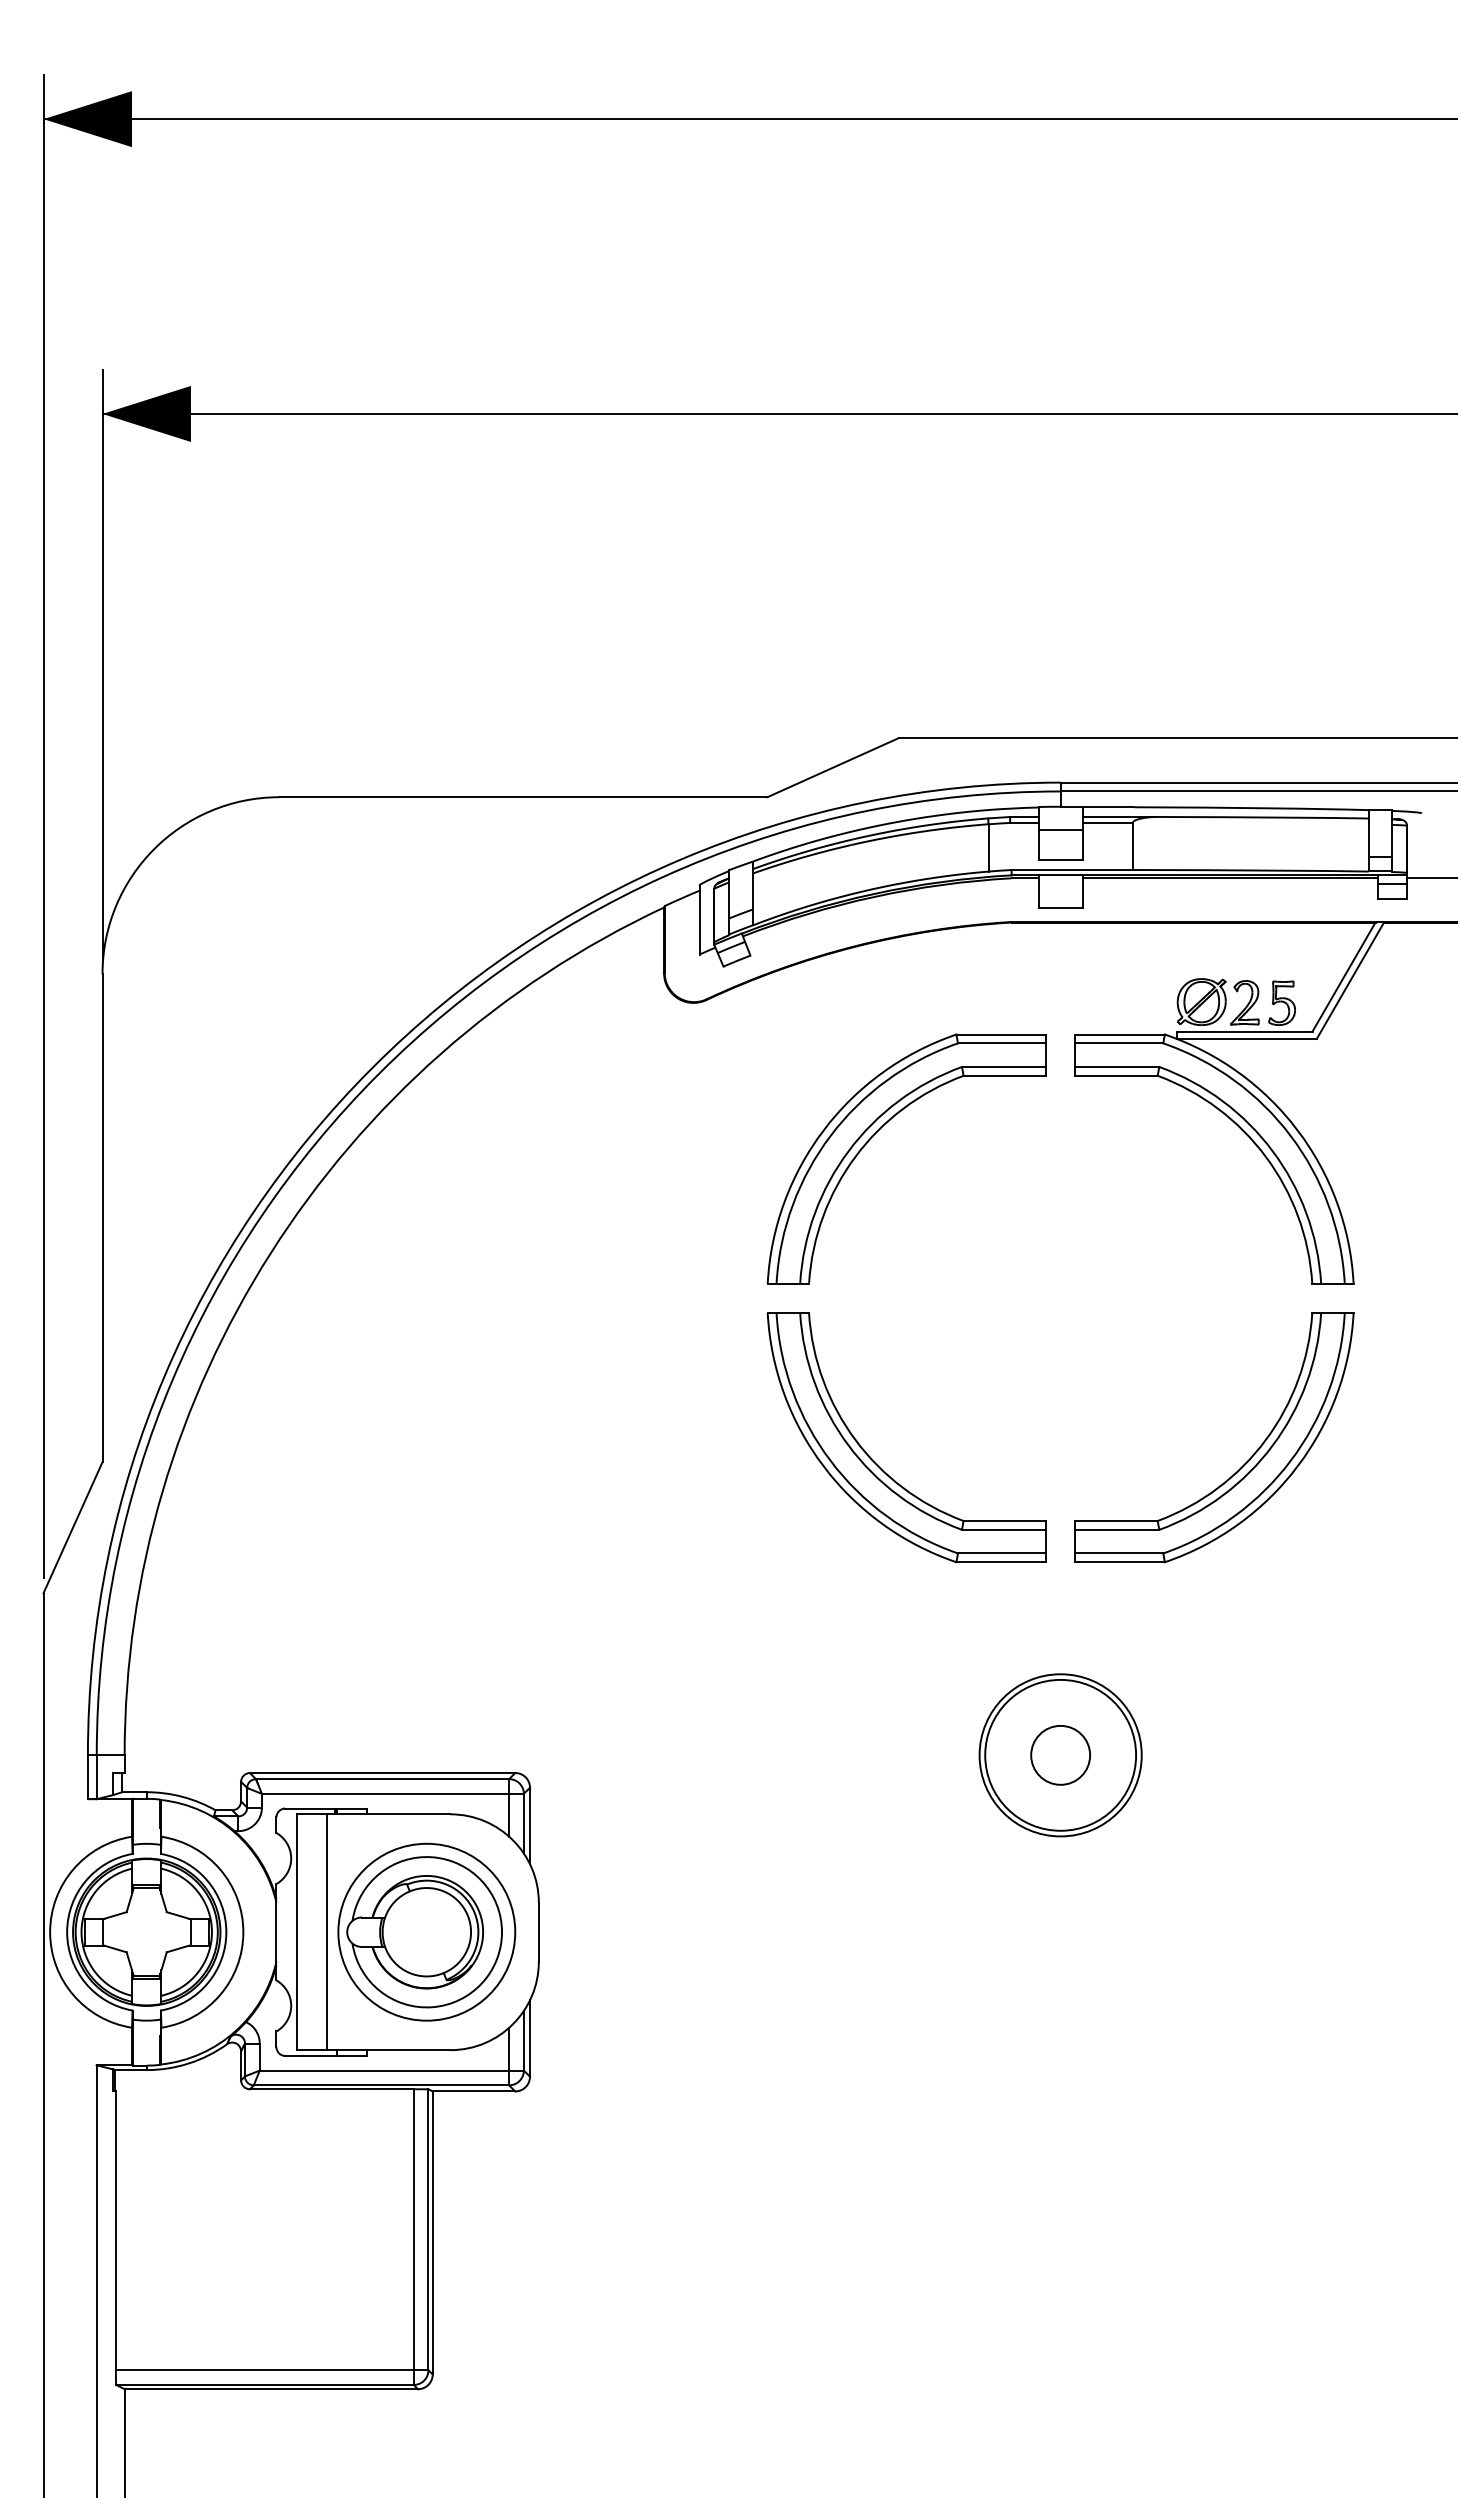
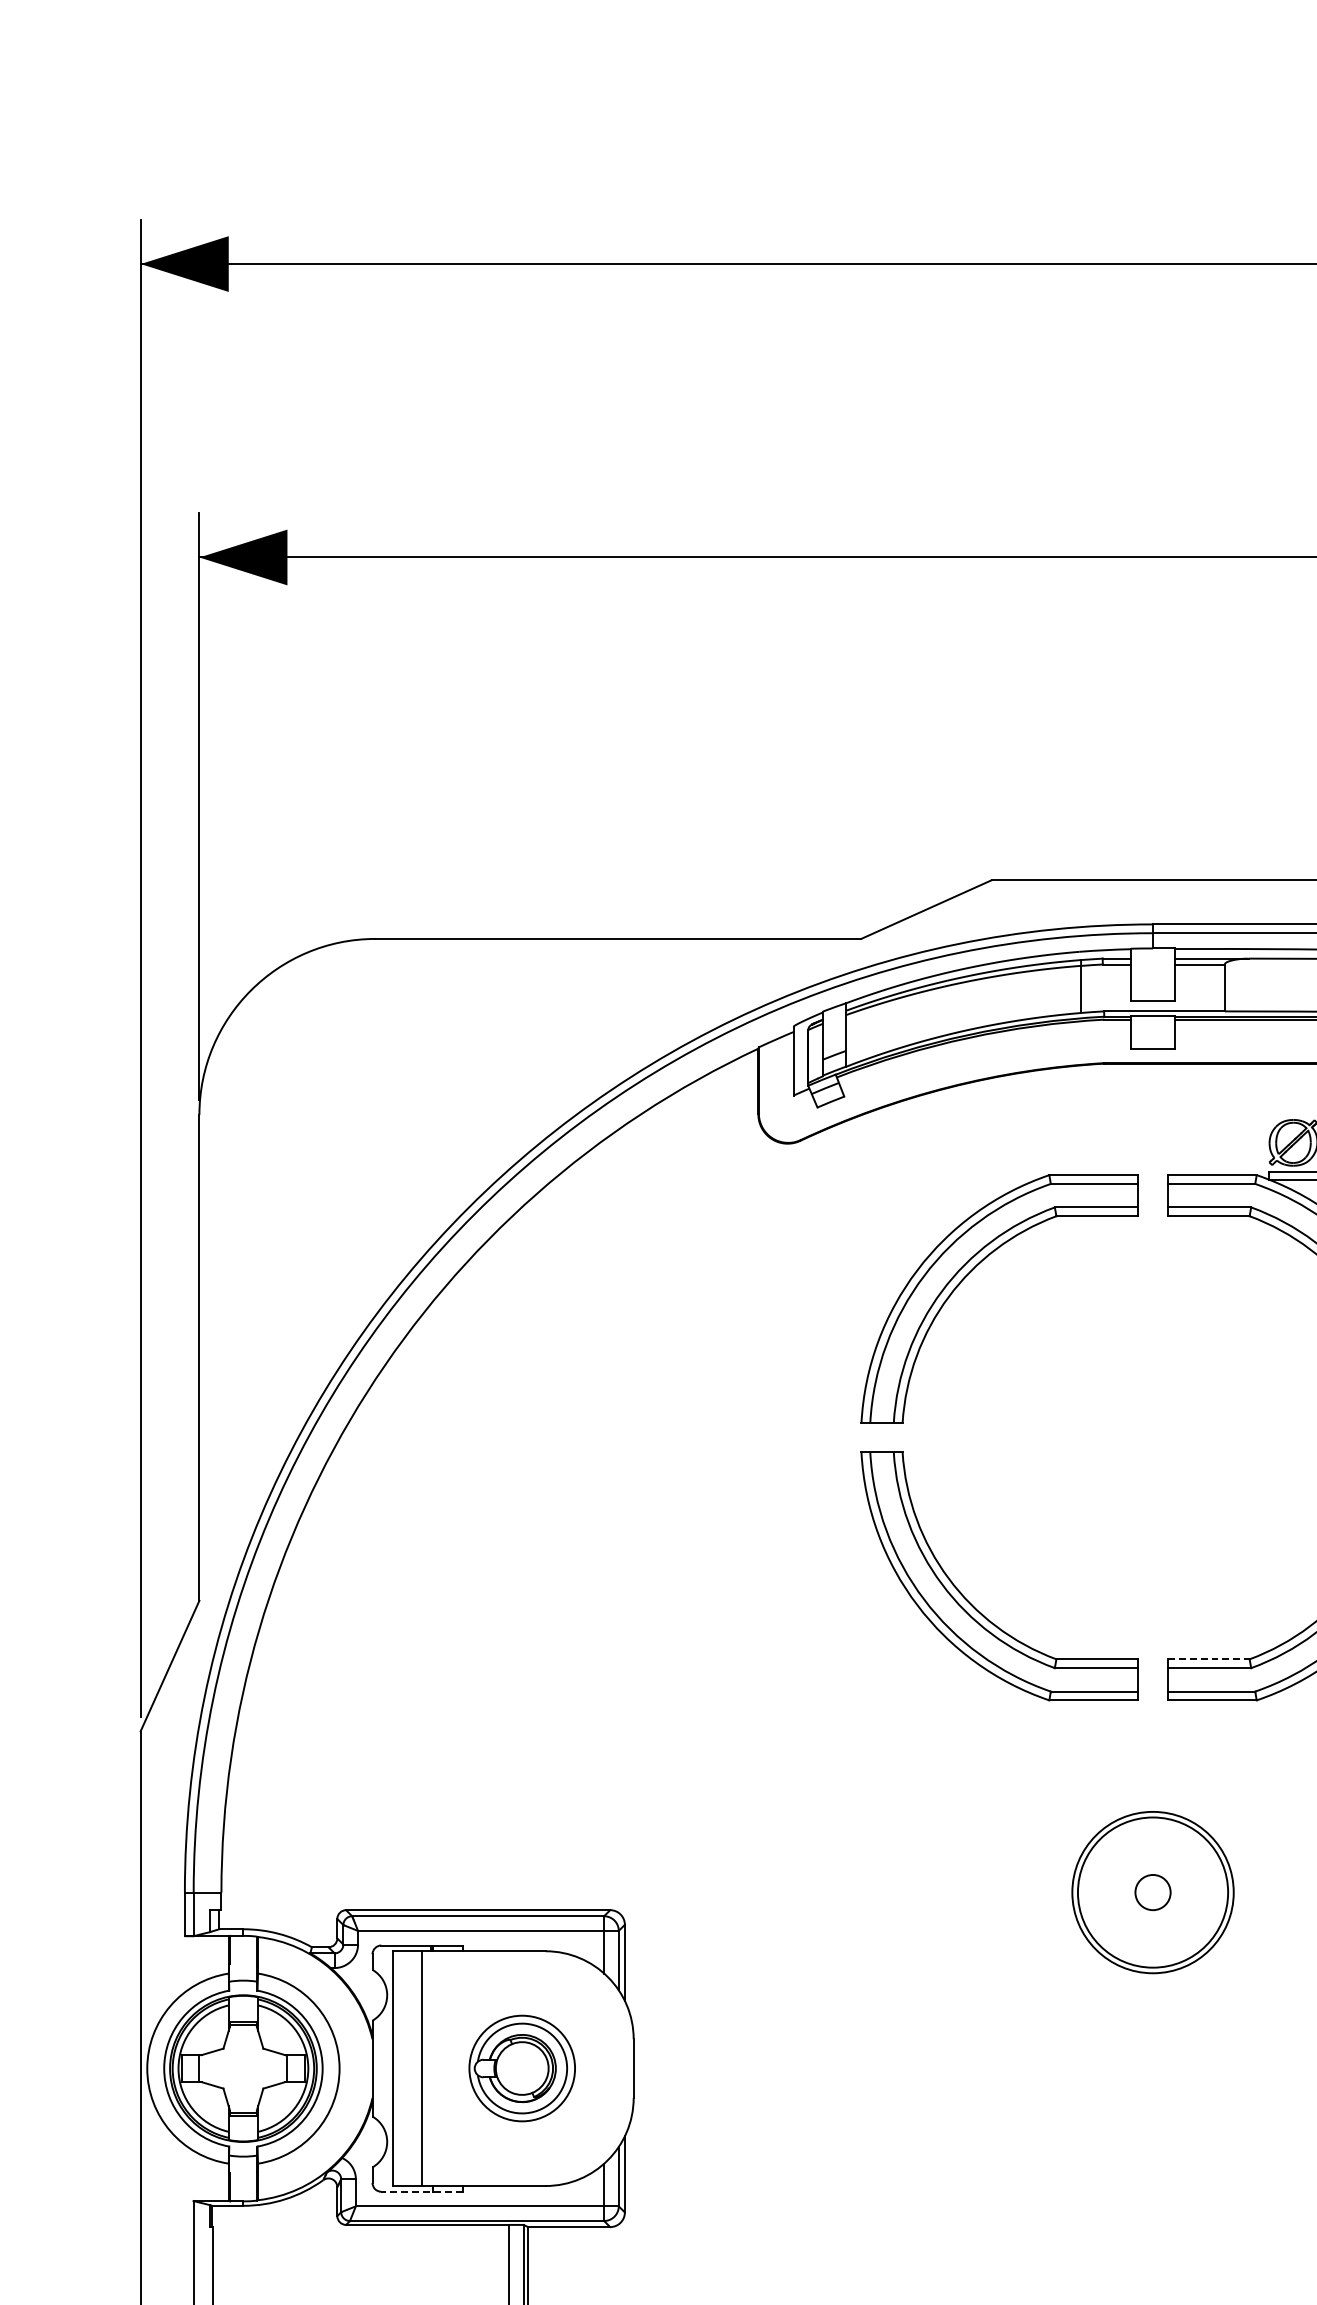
line: (1060, 830) -> (1152, 972), removed
line: (1117, 1520) -> (1209, 1658), solid -> dashed
circle: (1060, 1754) -> (1152, 1891), size x0.6
part: (426, 1931) -> (521, 2067), size x0.6
line: (326, 2055) -> (422, 2191), solid -> dashed

